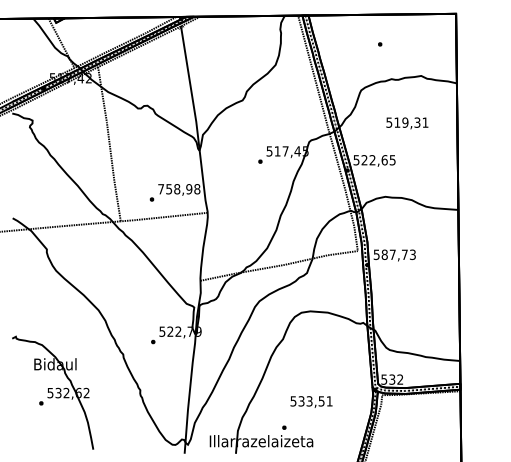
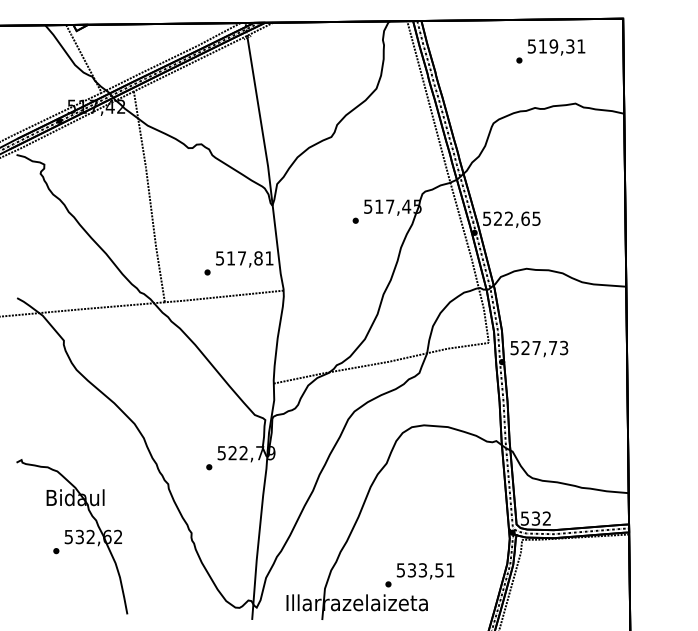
text: (407, 123) -> (556, 47), moved
text: (179, 189) -> (244, 258), 758,98 -> 517,81
text: (384, 255) -> (525, 348), 587,73 -> 527,73
text: (311, 402) -> (425, 571), moved

